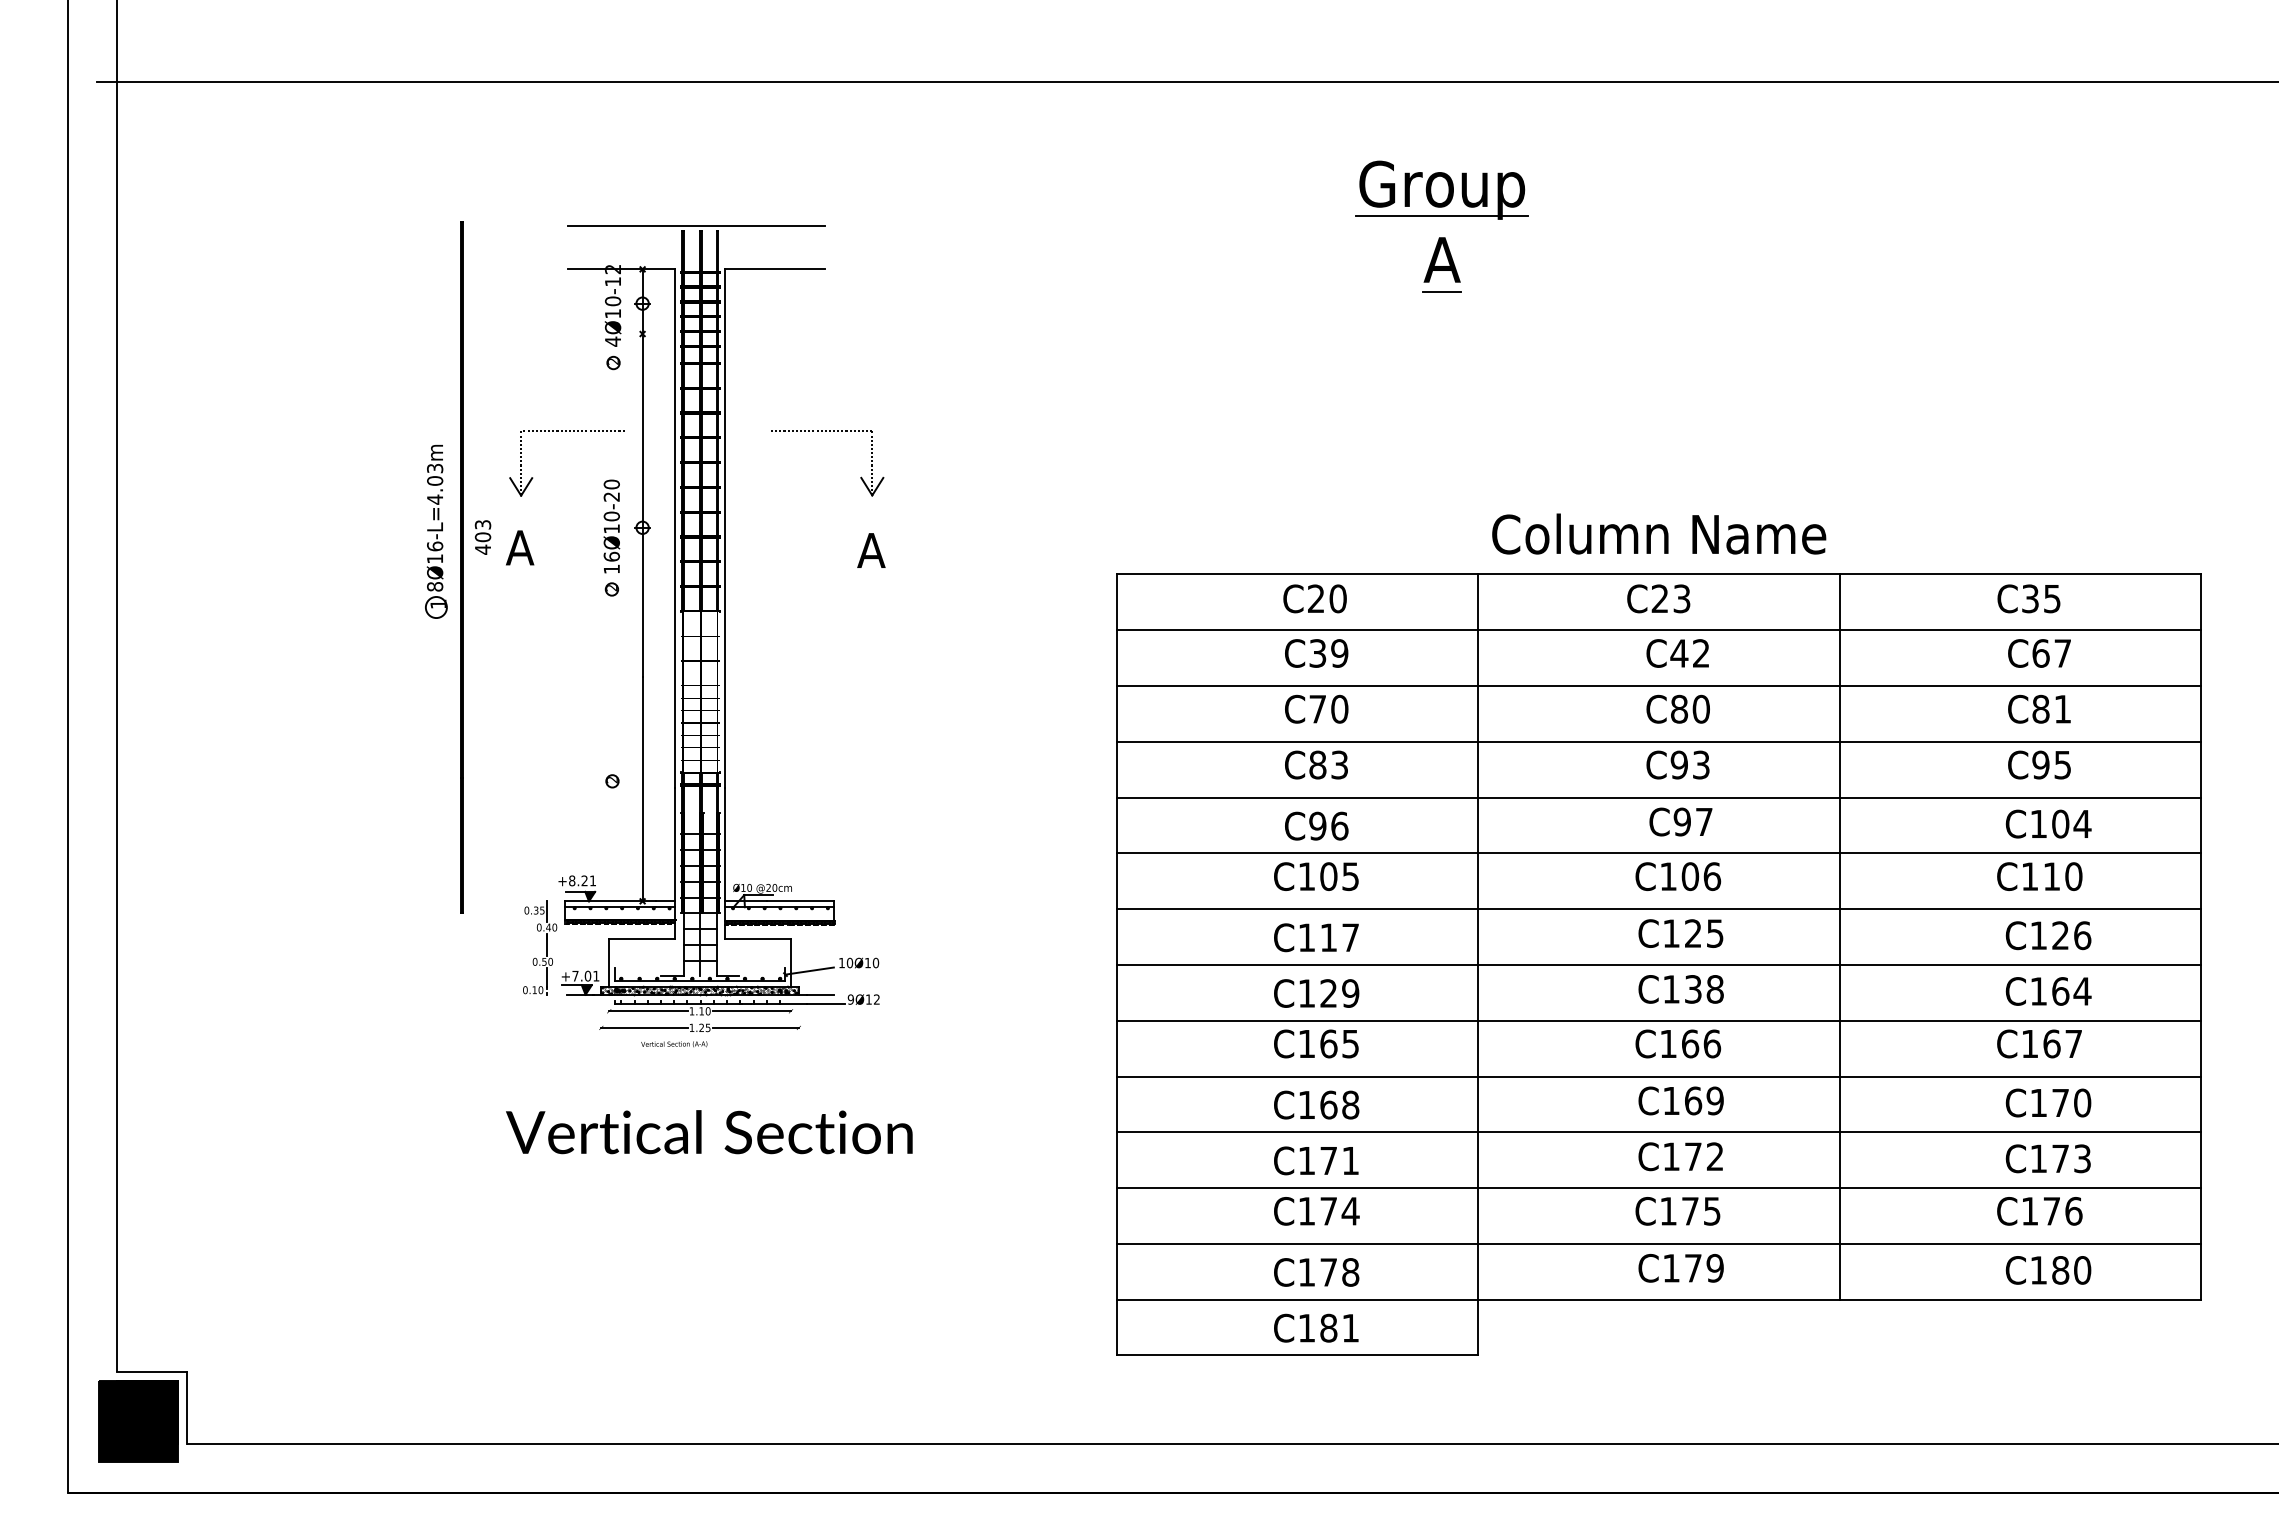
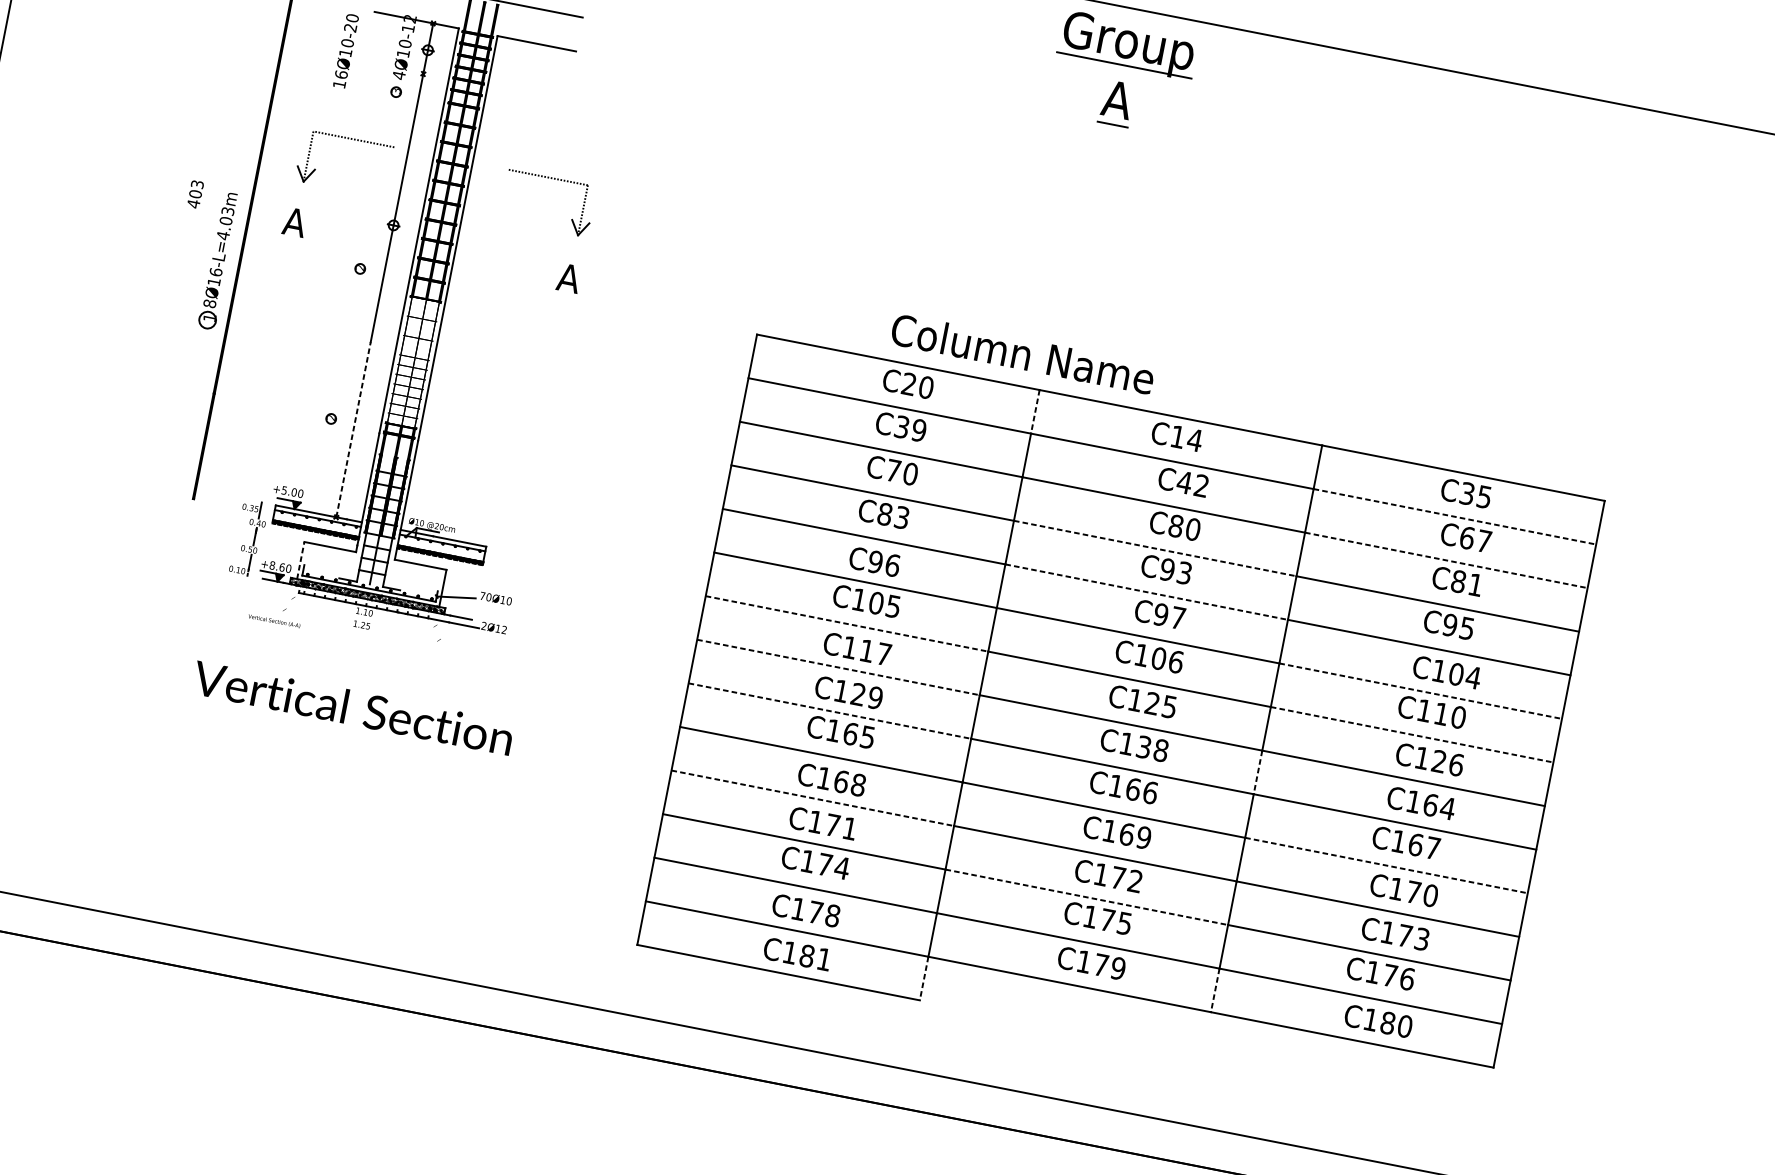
part: (1441, 216) -> (1123, 65), moved
text: (613, 361) -> (396, 90), 2 -> 3
text: (611, 526) -> (345, 51), moved
part: (436, 531) -> (219, 260), moved
text: (1659, 533) -> (1023, 353), moved
text: (482, 537) -> (195, 194), moved
text: (1671, 598) -> (1186, 438), C23 -> C14
line: (1478, 602) -> (1035, 411), solid -> dashed
line: (2020, 630) -> (1454, 516), solid -> dashed
line: (2020, 686) -> (1446, 560), solid -> dashed
line: (1659, 741) -> (1155, 548), solid -> dashed
line: (642, 788) -> (353, 429), solid -> dashed
line: (1659, 797) -> (1146, 592), solid -> dashed
line: (2020, 853) -> (1420, 691), solid -> dashed
text: (582, 880) -> (292, 491), +8.21 -> +5.00
line: (1297, 909) -> (846, 624), solid -> dashed
line: (2020, 909) -> (1411, 734), solid -> dashed
line: (609, 963) -> (300, 560), solid -> dashed
text: (841, 963) -> (482, 596), 10Ø10 -> 70Ø10
line: (1297, 964) -> (838, 667), solid -> dashed
text: (585, 975) -> (280, 566), +7.01 -> +8.60
line: (1839, 992) -> (1257, 772), solid -> dashed
text: (850, 999) -> (483, 625), 9Ø12 -> 2Ø12
line: (648, 1011) -> (324, 604), removed
line: (751, 1011) -> (404, 620), removed
line: (1297, 1020) -> (829, 710), solid -> dashed
line: (644, 1027) -> (318, 616), removed
line: (755, 1027) -> (405, 633), removed
text: (674, 1044) -> (274, 621), moved
line: (2020, 1076) -> (1386, 865), solid -> dashed
line: (1297, 1132) -> (812, 798), solid -> dashed
line: (1659, 1188) -> (1087, 897), solid -> dashed
line: (1839, 1271) -> (1214, 990), solid -> dashed
line: (1478, 1327) -> (924, 978), solid -> dashed

